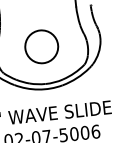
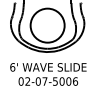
circle: (41, 46) -> (47, 25), size x1.67

